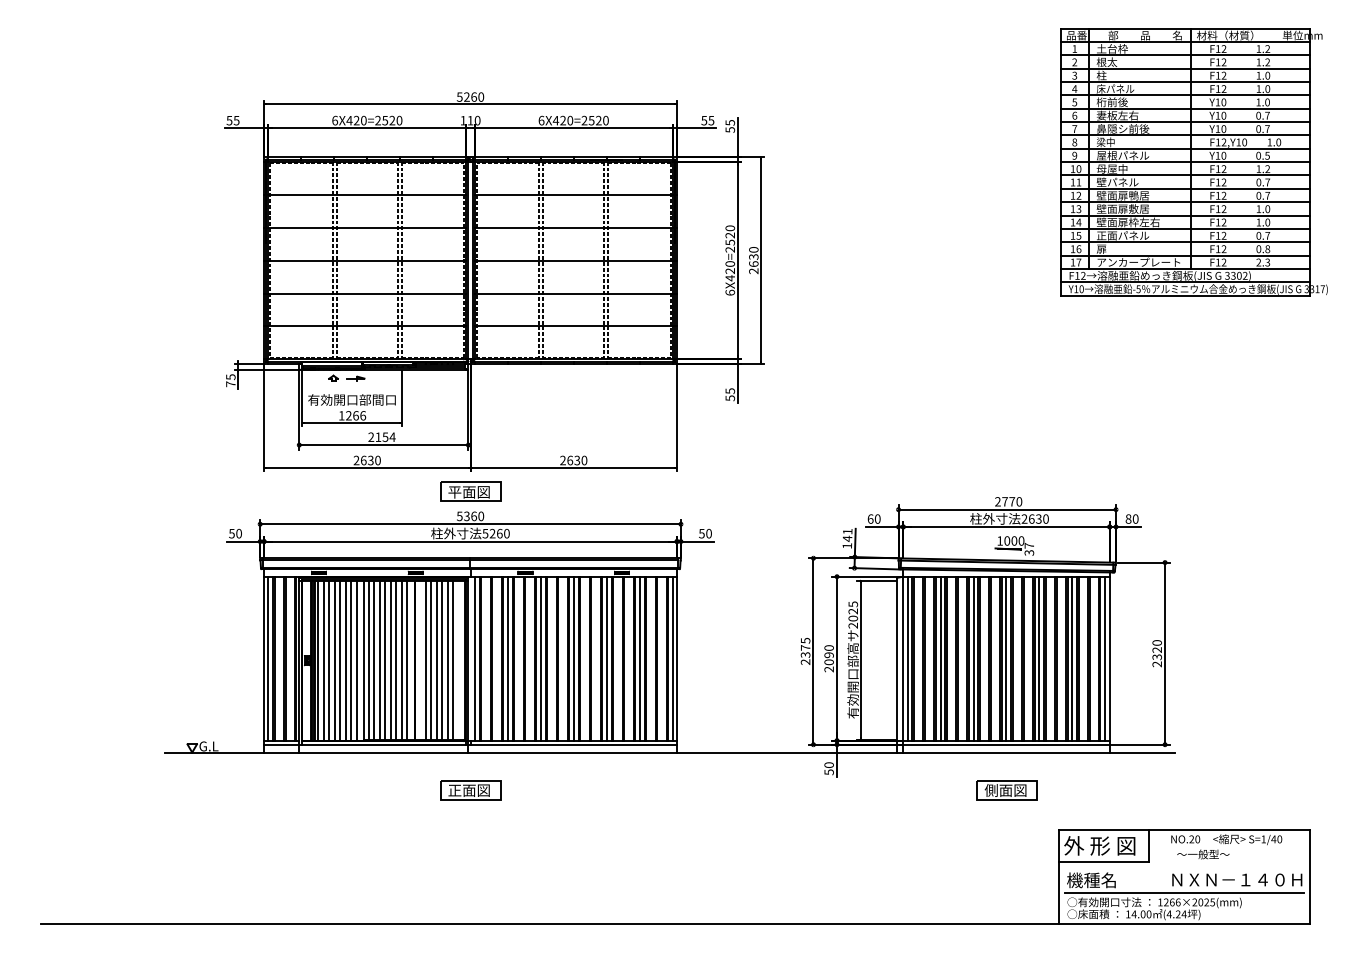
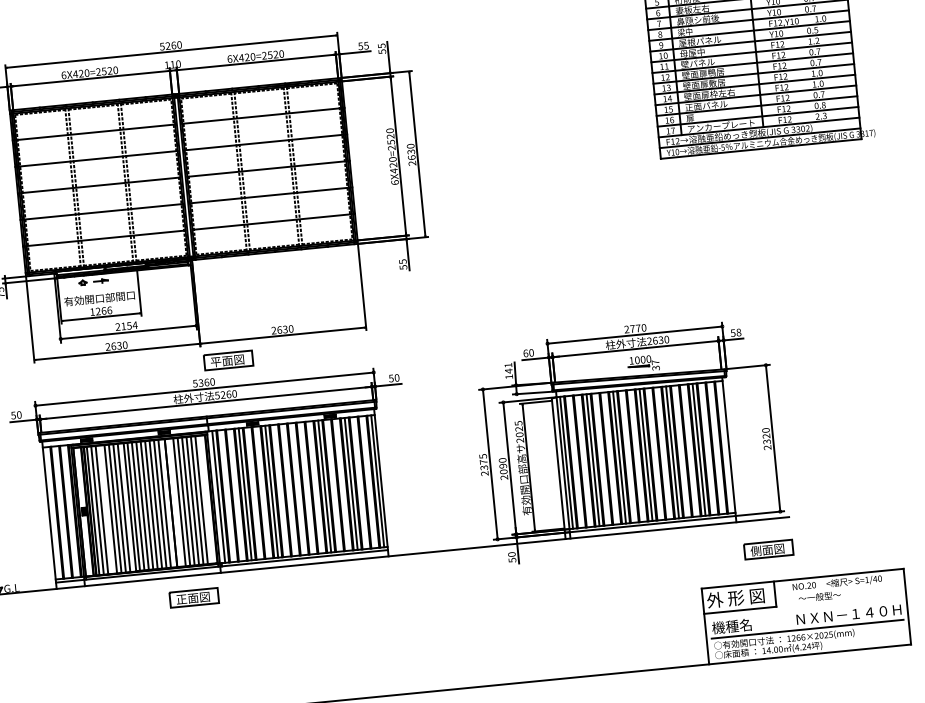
part: (470, 491) -> (228, 360), moved
text: (1131, 518) -> (735, 332), 80 -> 58
line: (268, 658) -> (52, 512), removed
line: (573, 658) -> (297, 488), removed
line: (1105, 658) -> (725, 447), removed
line: (334, 660) -> (106, 509), removed
part: (470, 790) -> (194, 598), moved
part: (1006, 790) -> (768, 549), moved

